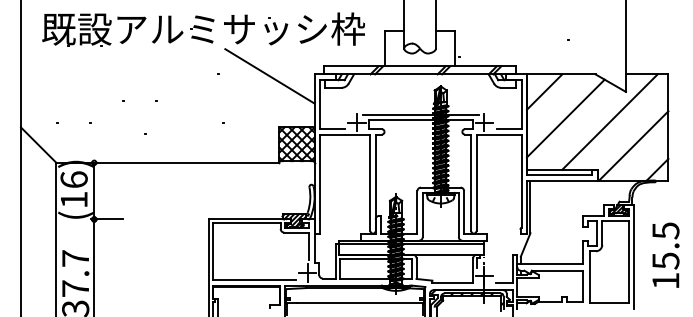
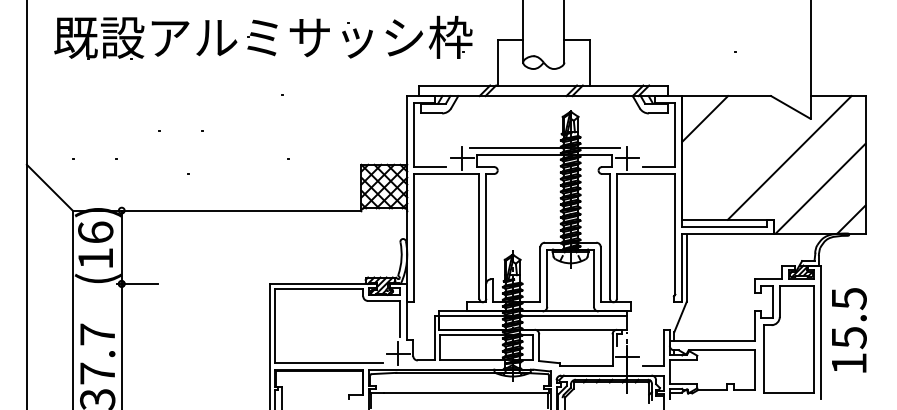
line: (270, 76) -> (349, 98), removed
line: (565, 117) -> (732, 152), removed
text: (666, 255) -> (849, 330), moved

